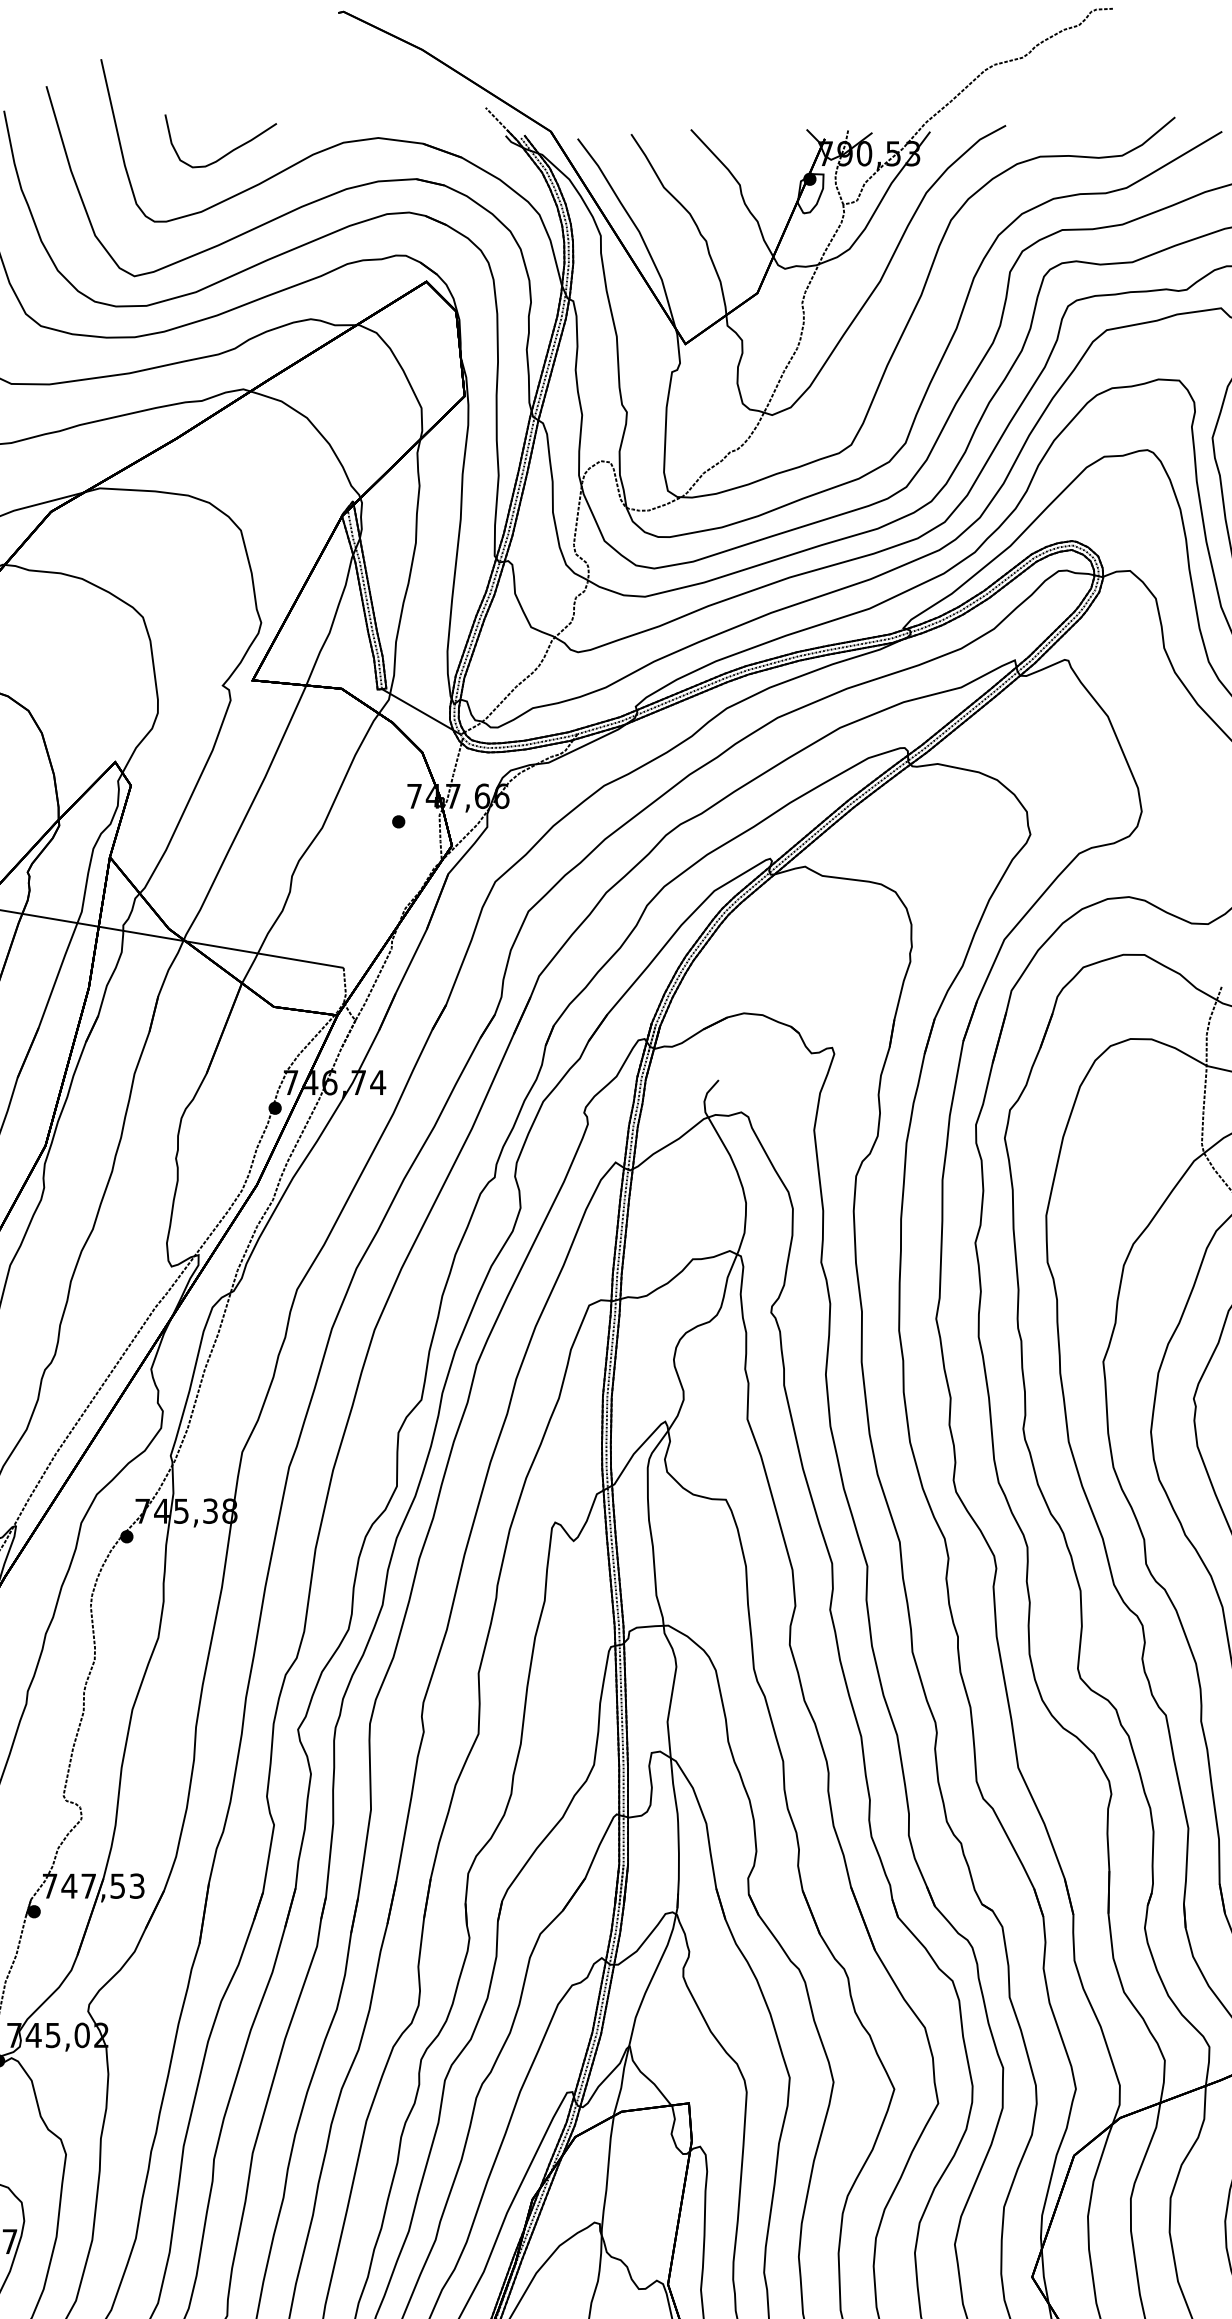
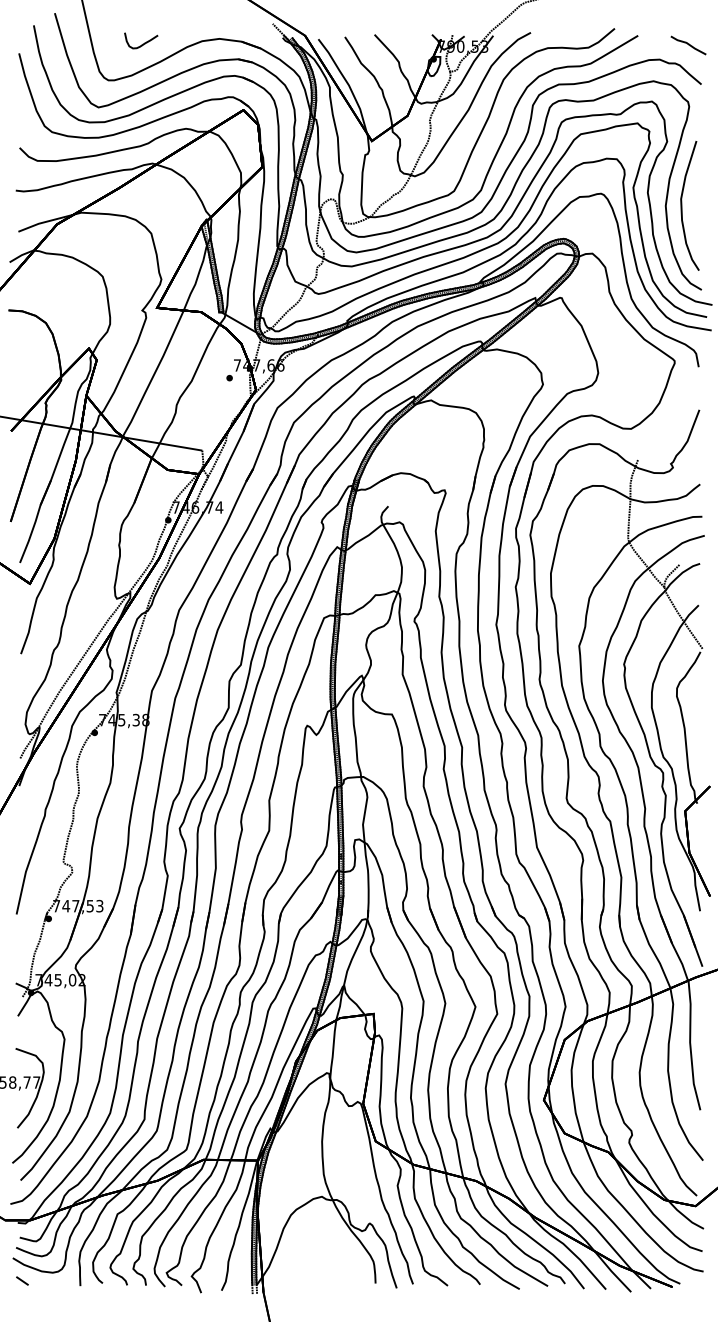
part: (221, 141) -> (141, 40), size x0.6

